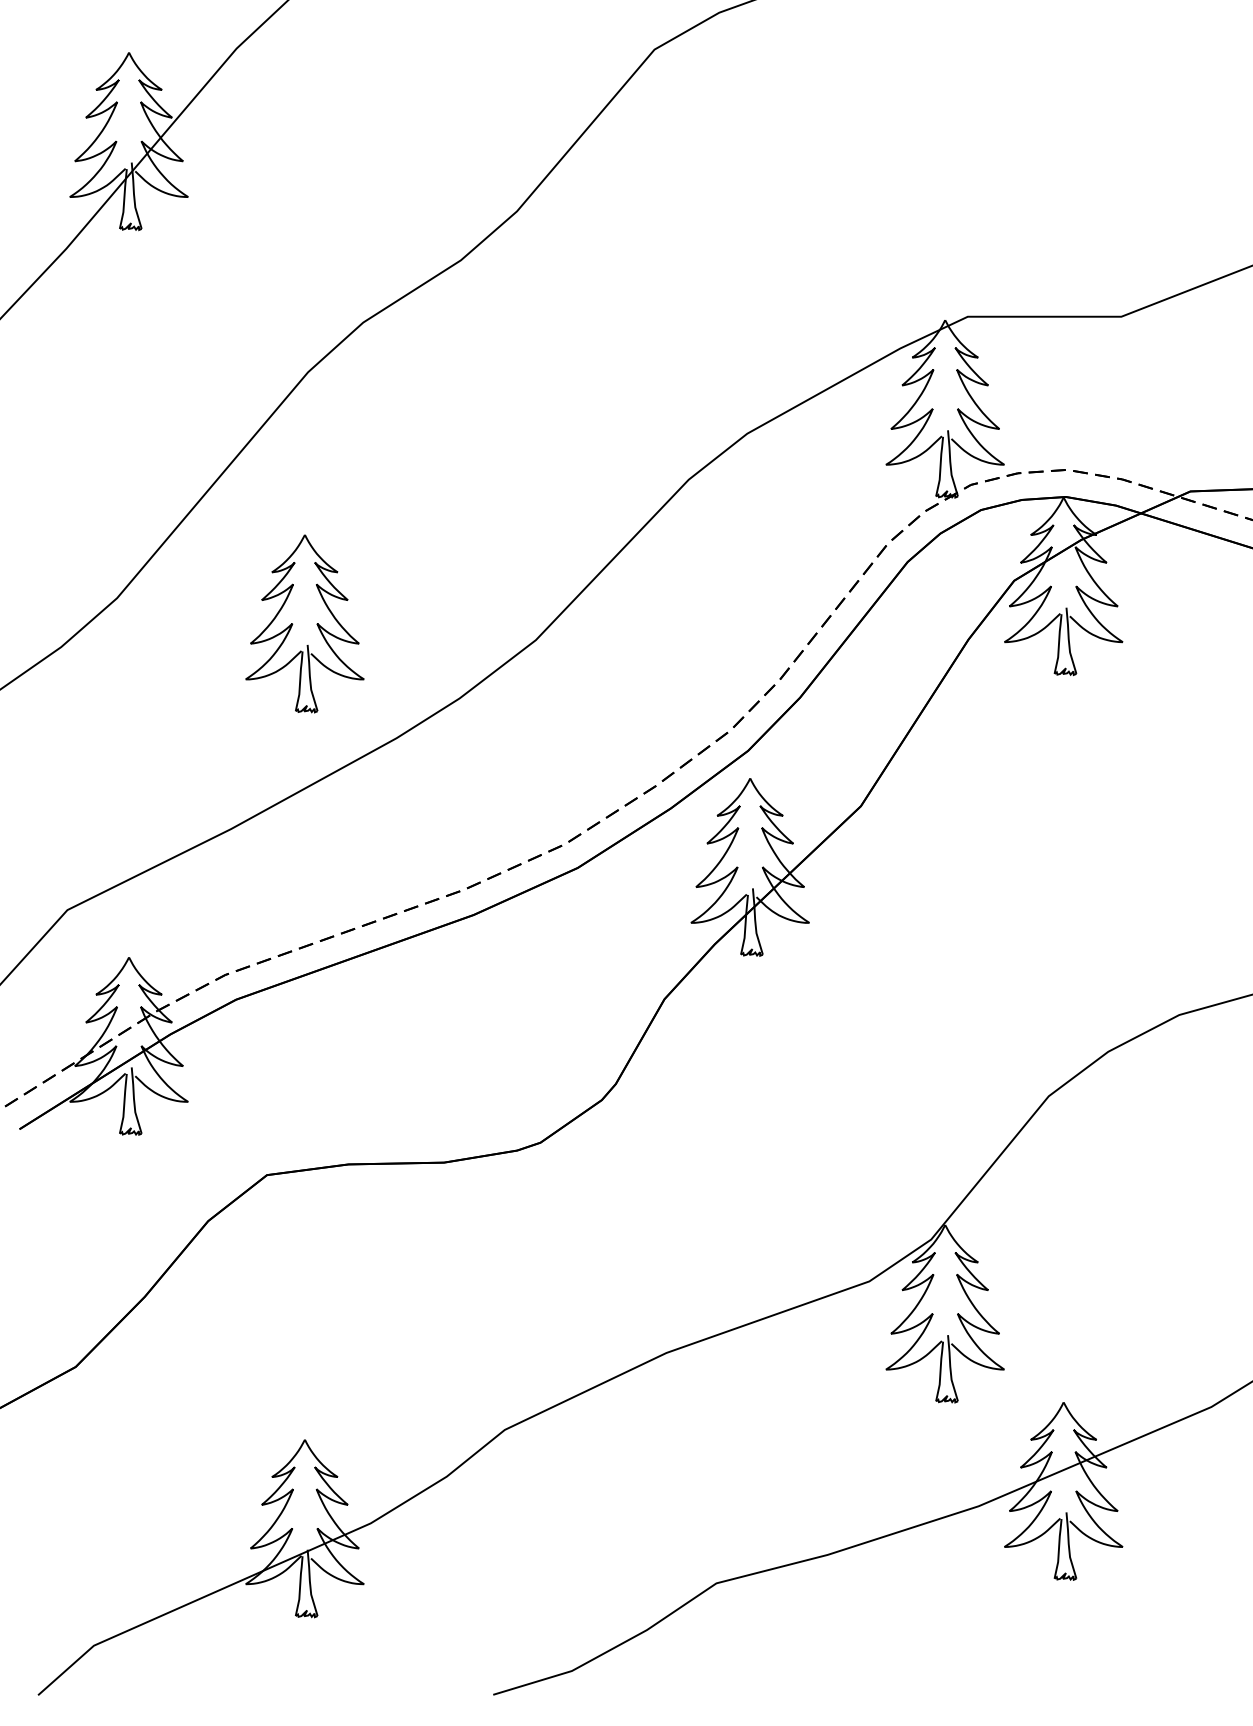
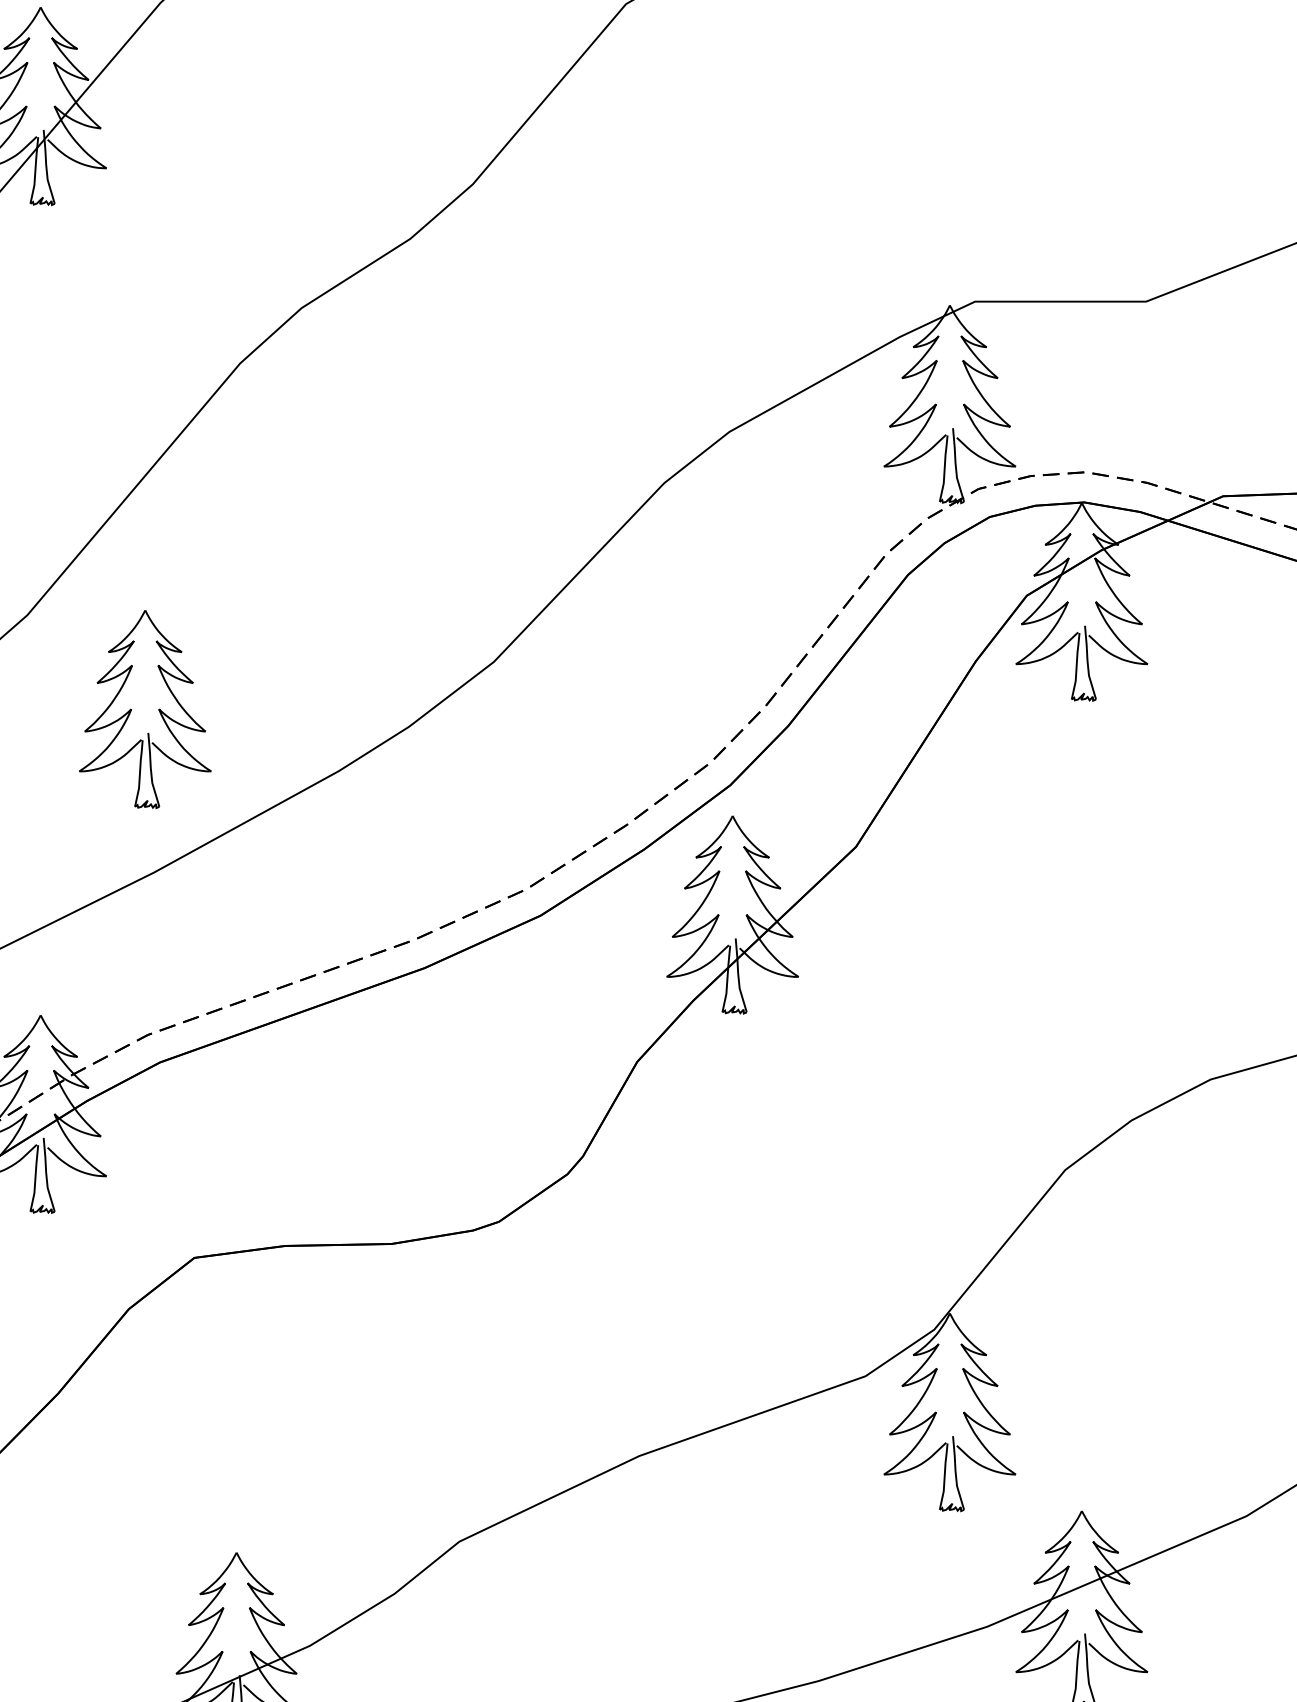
part: (304, 623) -> (144, 709), moved

